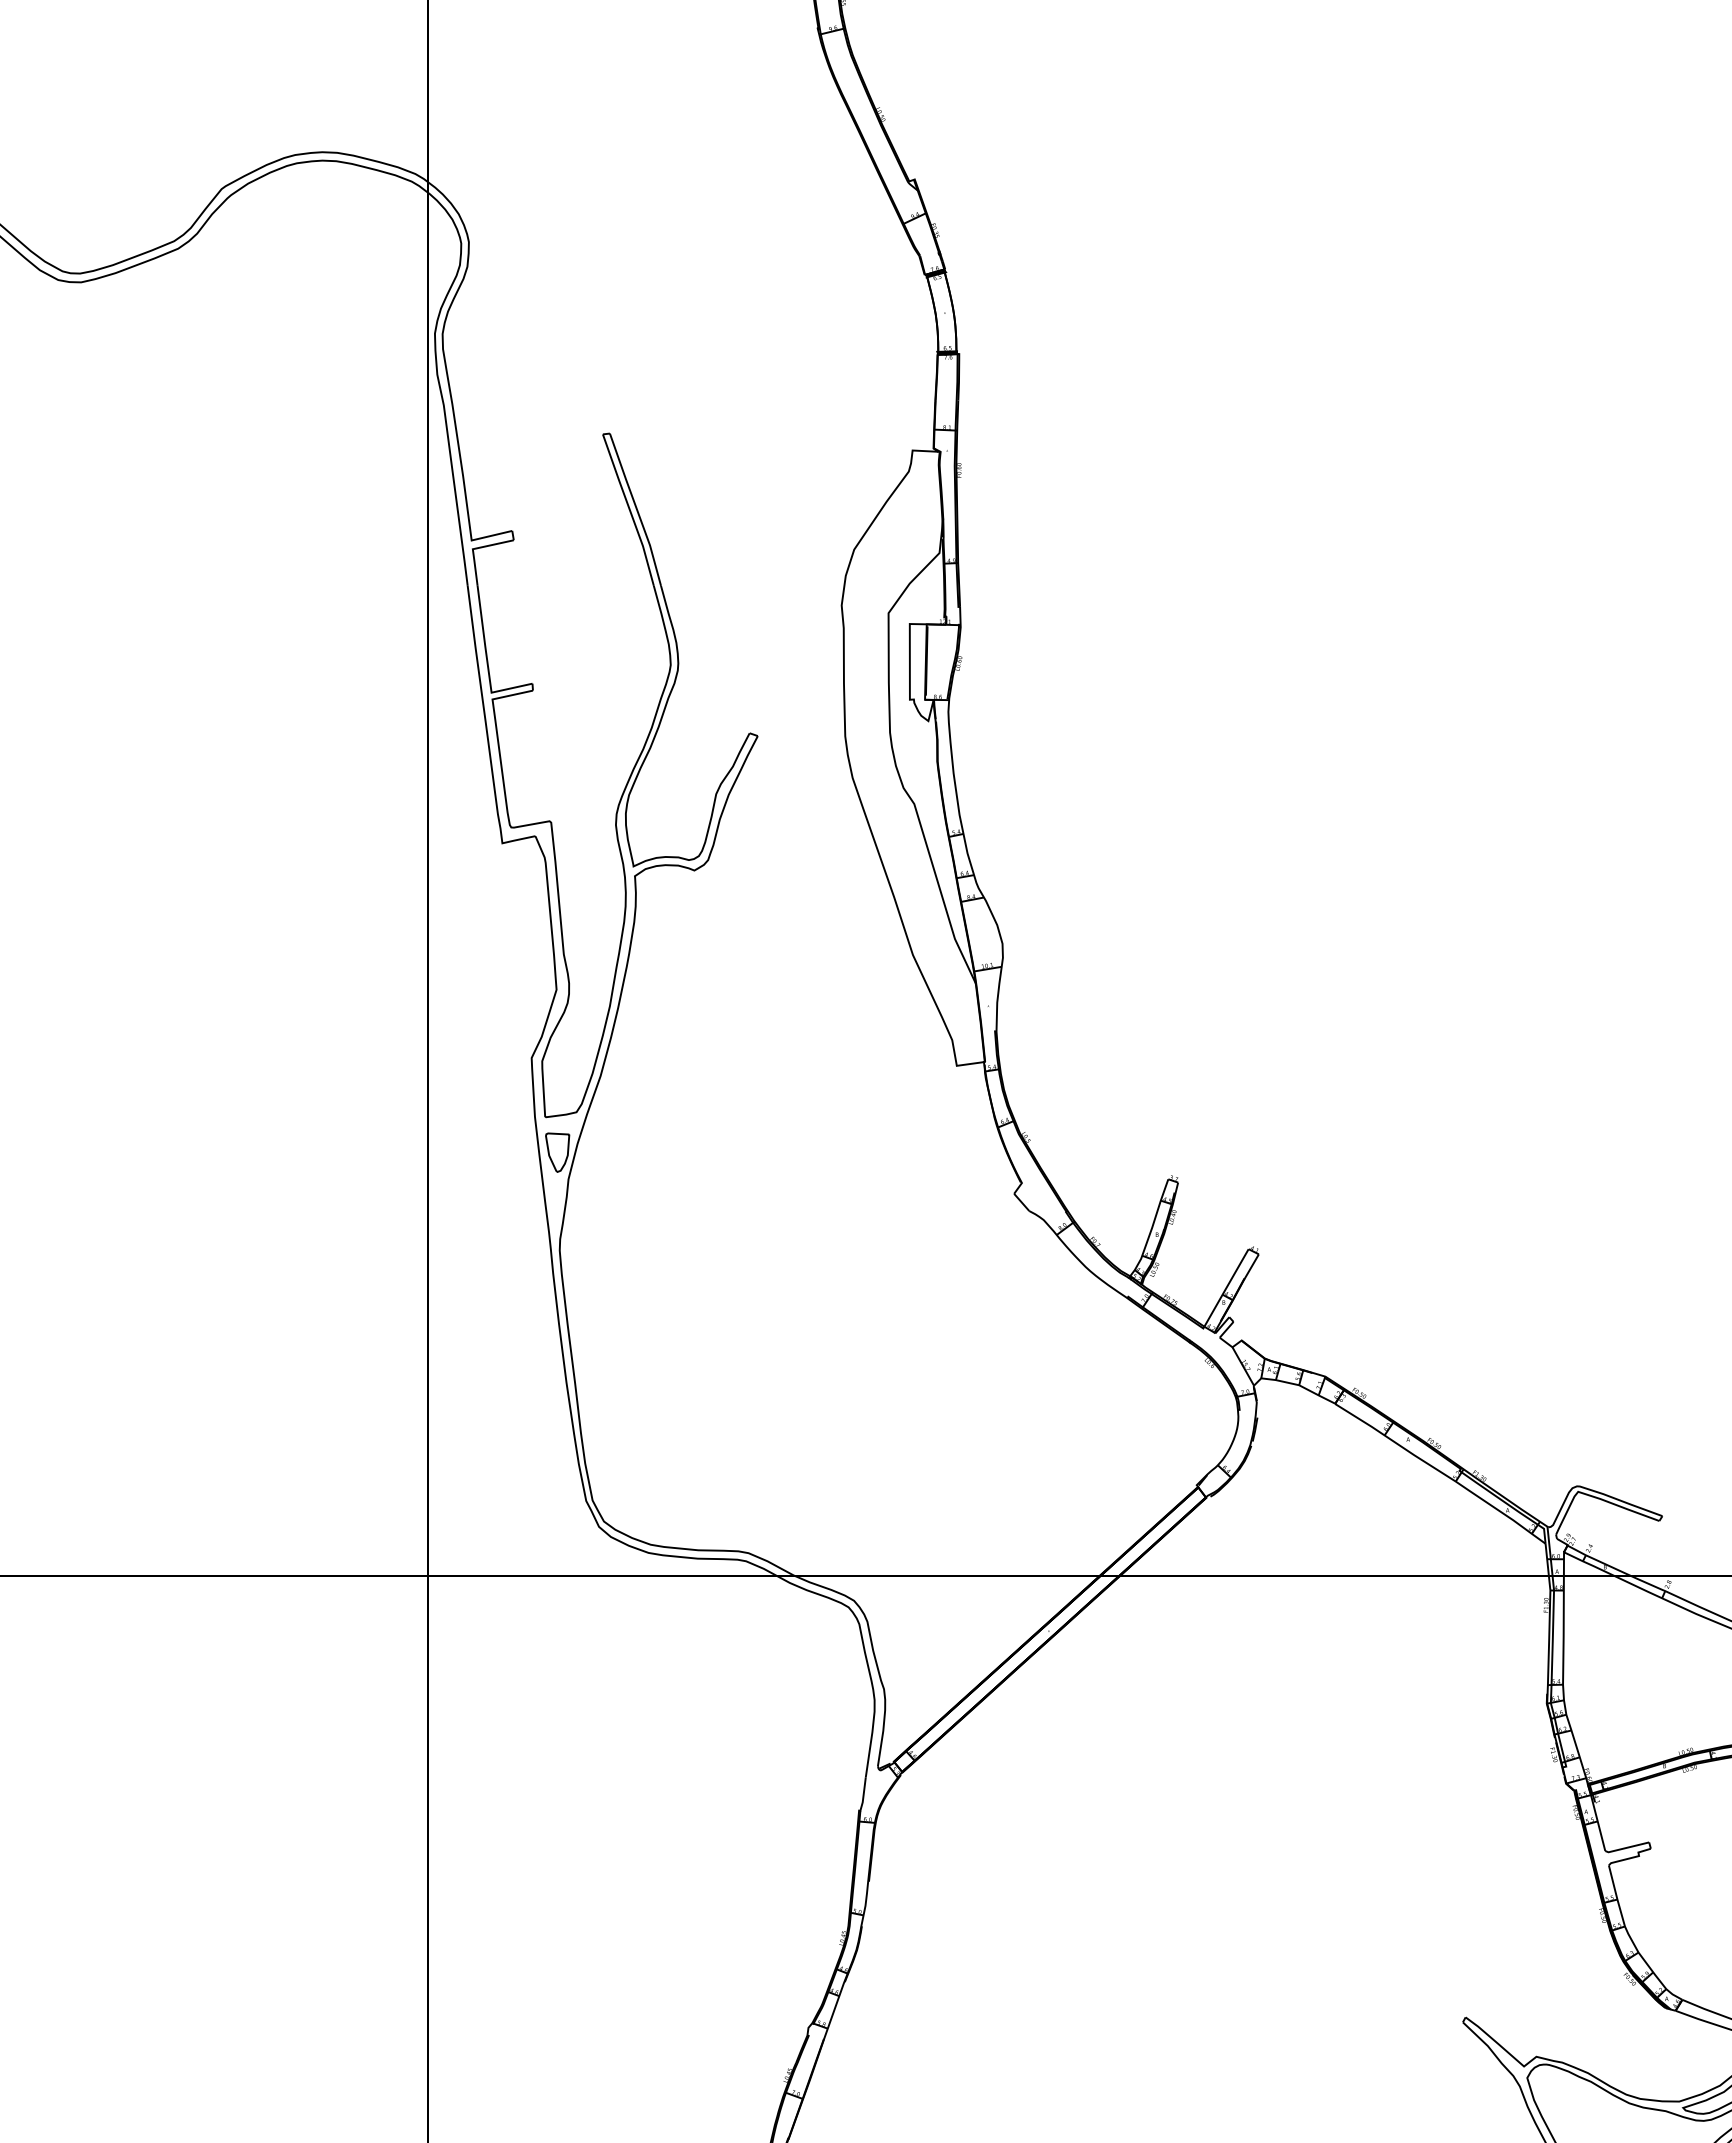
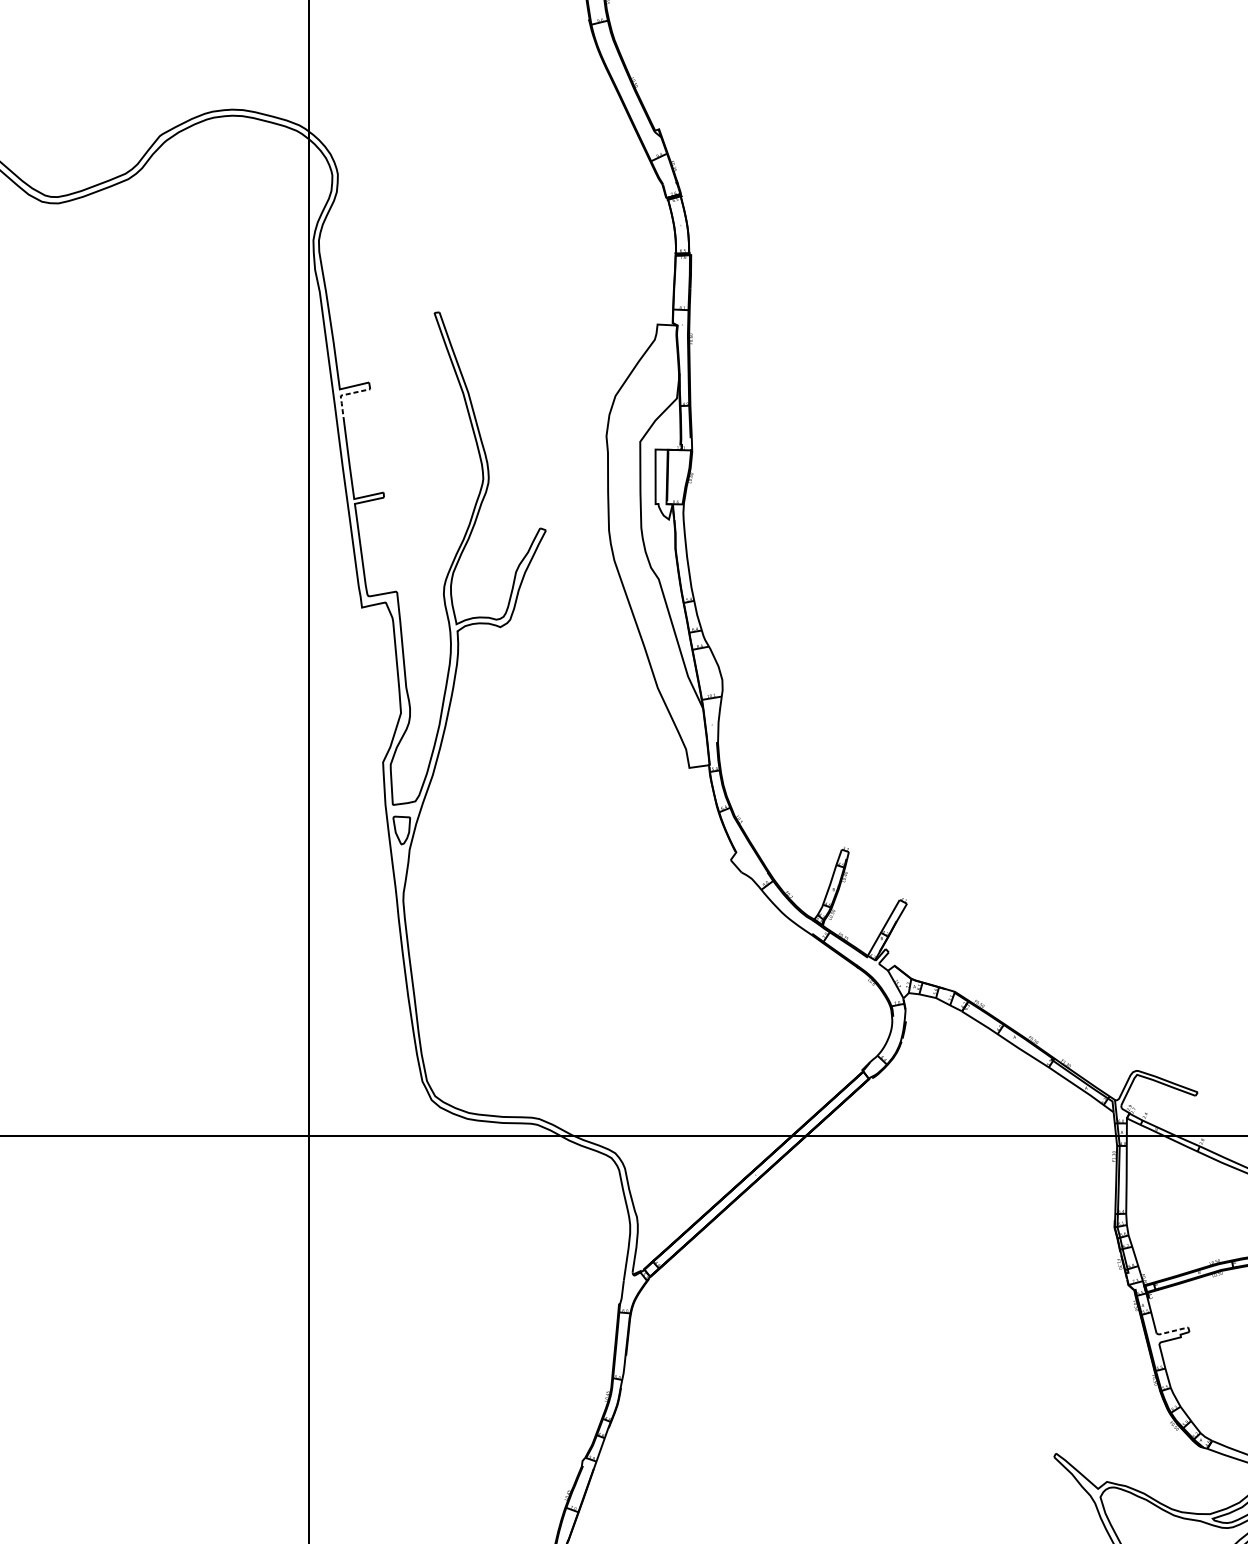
line: (473, 549) -> (341, 395), solid -> dashed
line: (1626, 1847) -> (1171, 1331), solid -> dashed

